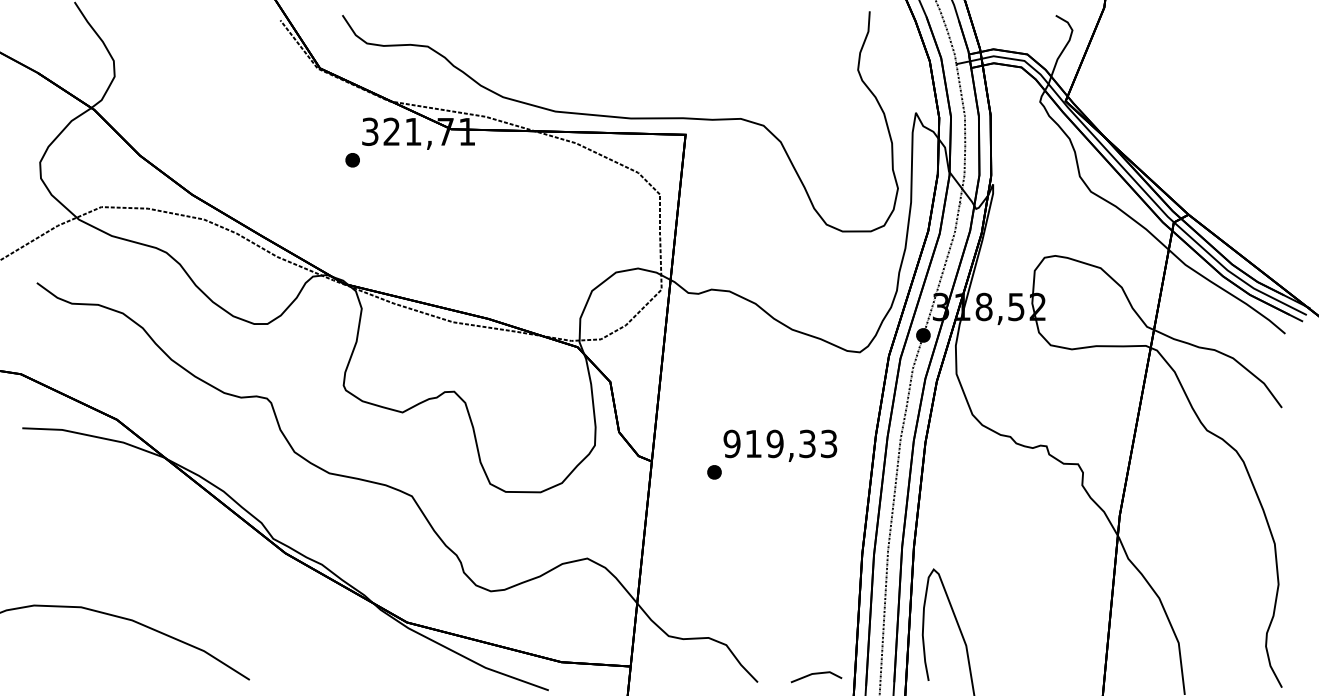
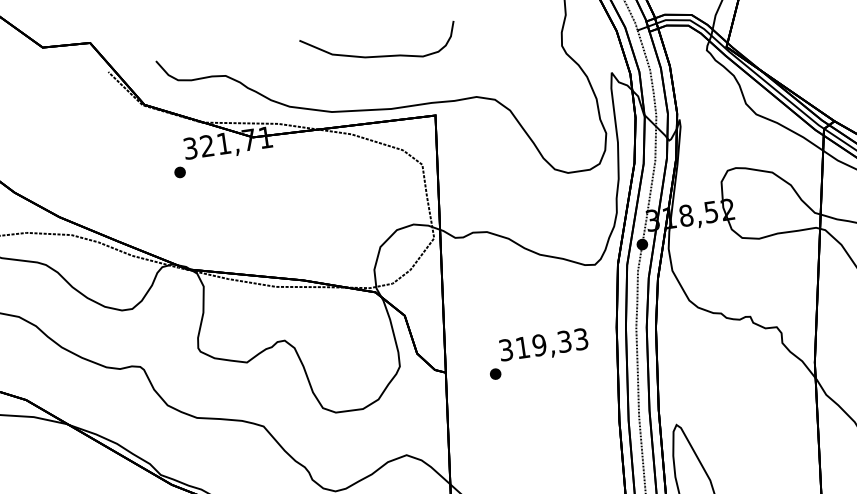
curve: (626, 49) -> (380, 55), added
text: (731, 443) -> (505, 349), 919,33 -> 319,33

